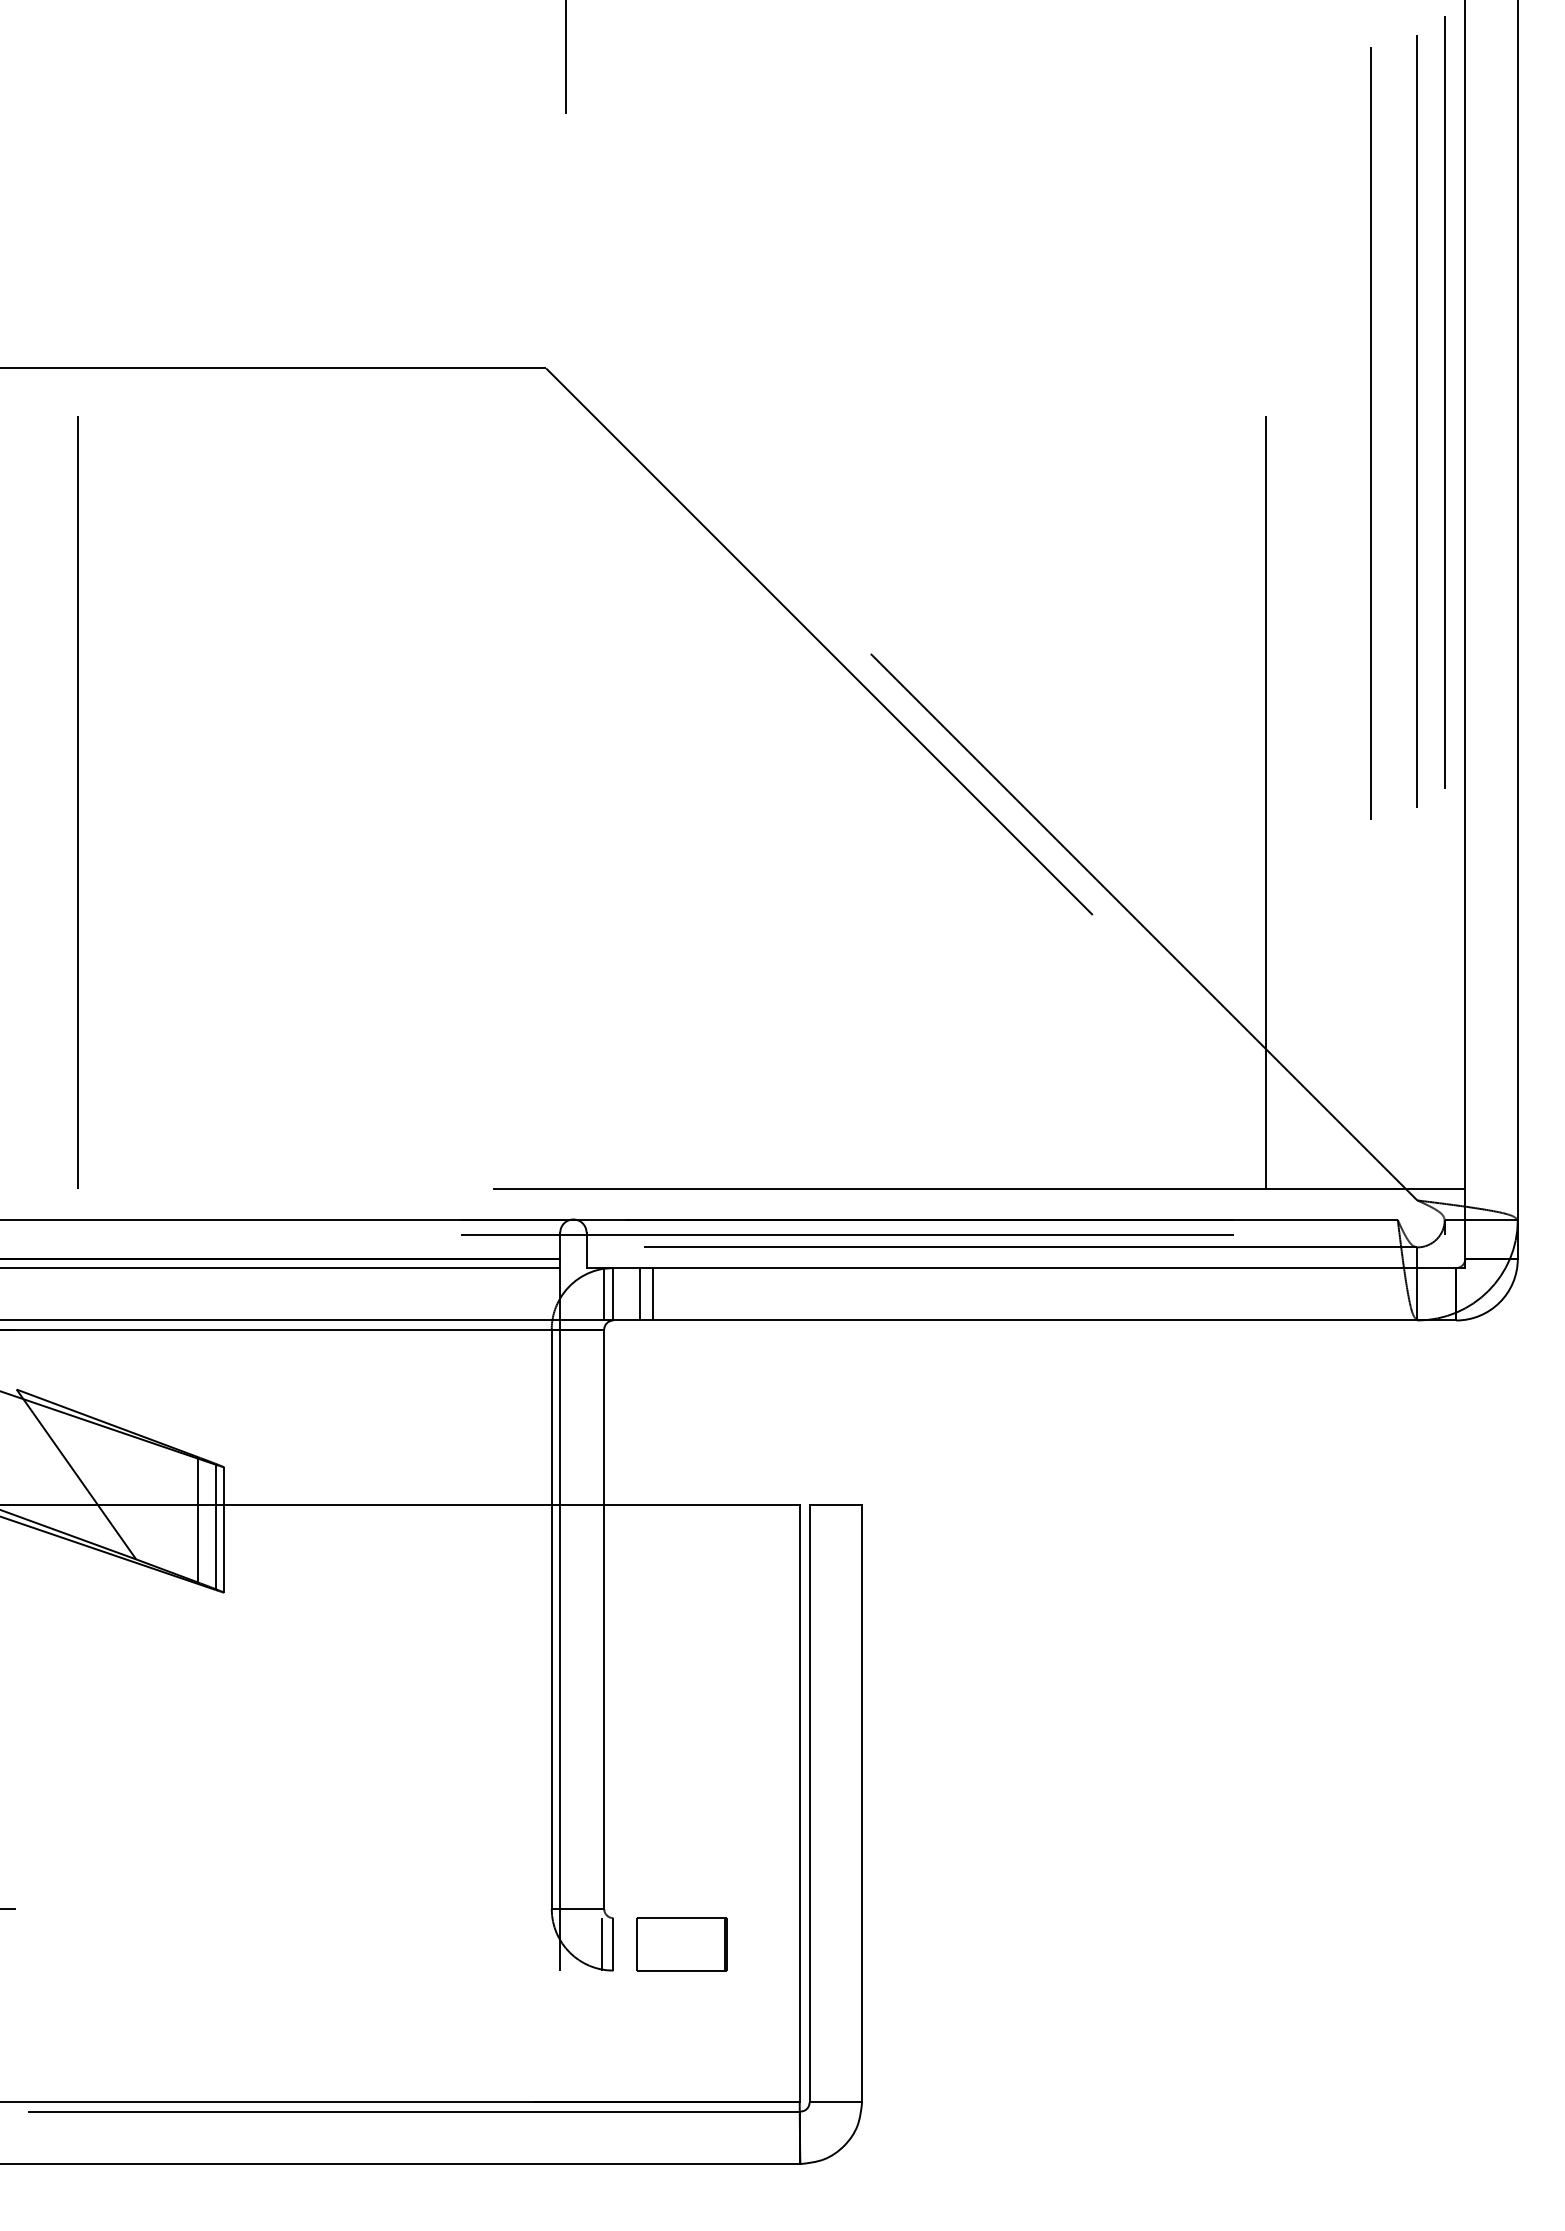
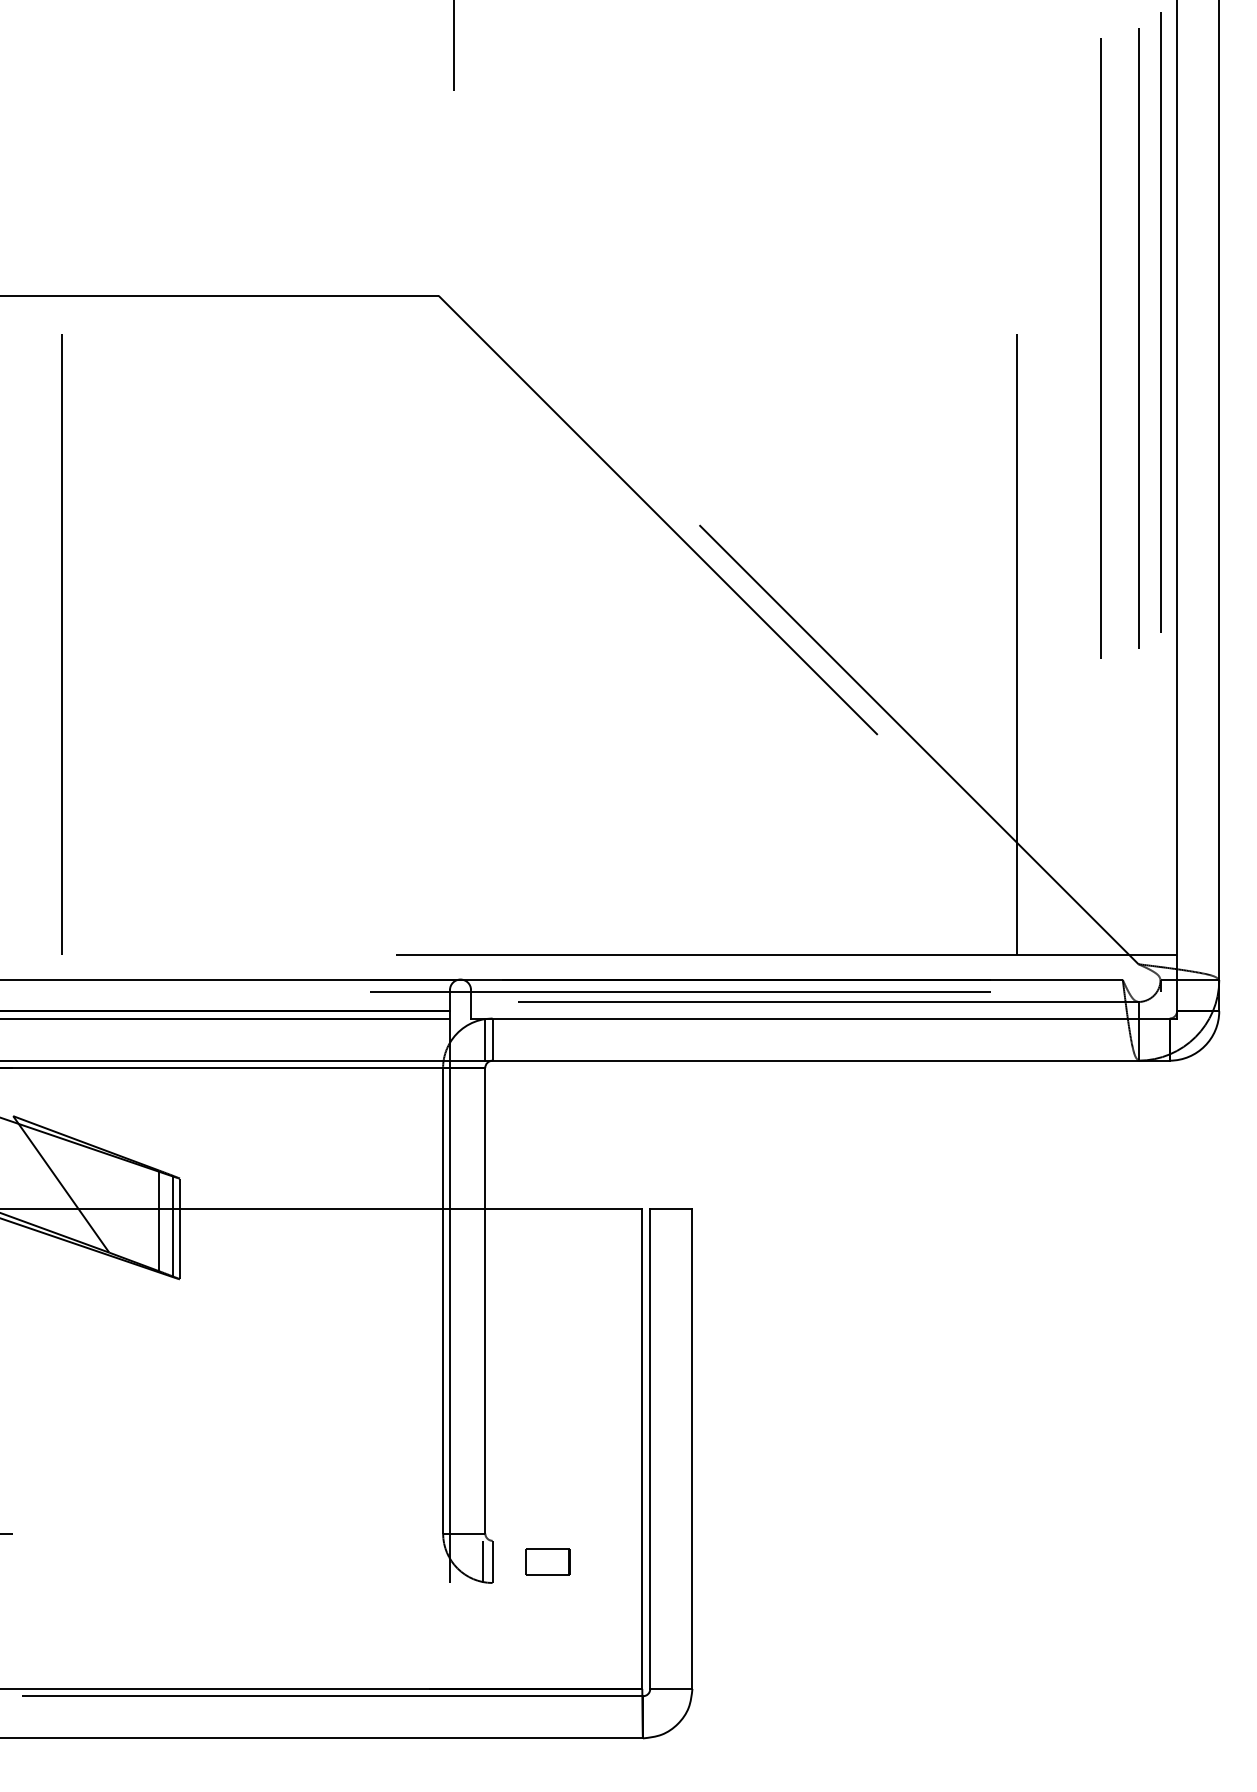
line: (639, 1294) -> (513, 1039), removed
line: (652, 1294) -> (524, 1039), removed
part: (681, 1944) -> (547, 1562), size x0.6

